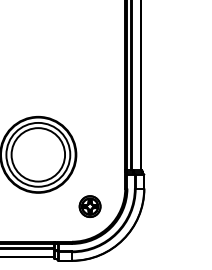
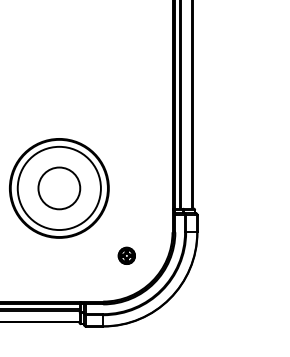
circle: (38, 154) -> (59, 188), size x0.6
part: (89, 206) -> (126, 255), size x0.6

